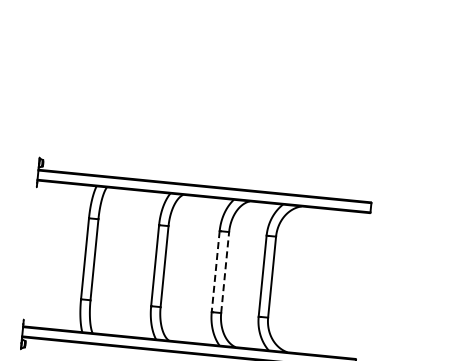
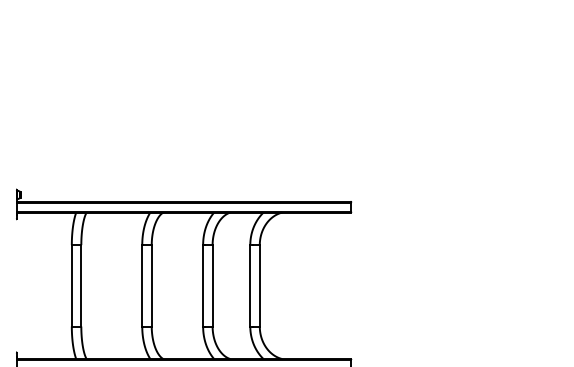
line: (216, 271) -> (203, 285), dashed -> solid
line: (225, 272) -> (212, 285), dashed -> solid

